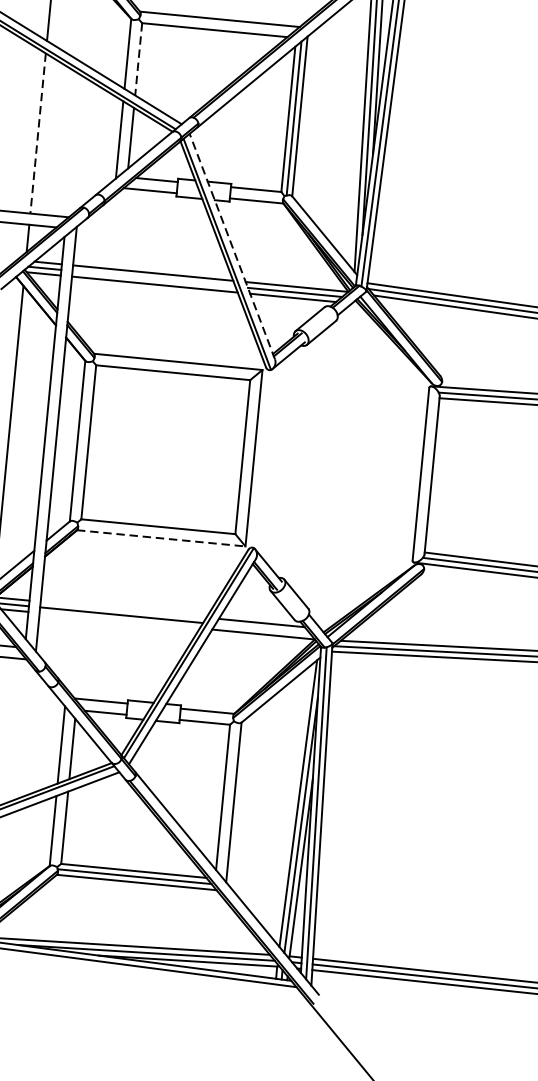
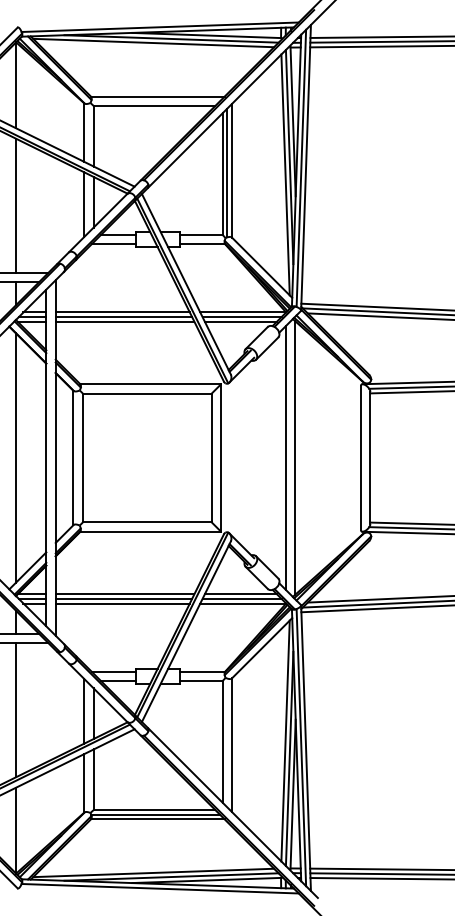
line: (138, 59) -> (93, 136), dashed -> solid
line: (38, 134) -> (16, 206), dashed -> solid
line: (232, 247) -> (186, 284), dashed -> solid
line: (153, 279) -> (123, 317), added
line: (330, 465) -> (285, 457), added
line: (342, 466) -> (295, 457), added
line: (161, 537) -> (150, 531), dashed -> solid
line: (122, 610) -> (124, 594), added
line: (119, 620) -> (122, 603), added
line: (262, 628) -> (241, 598), added

